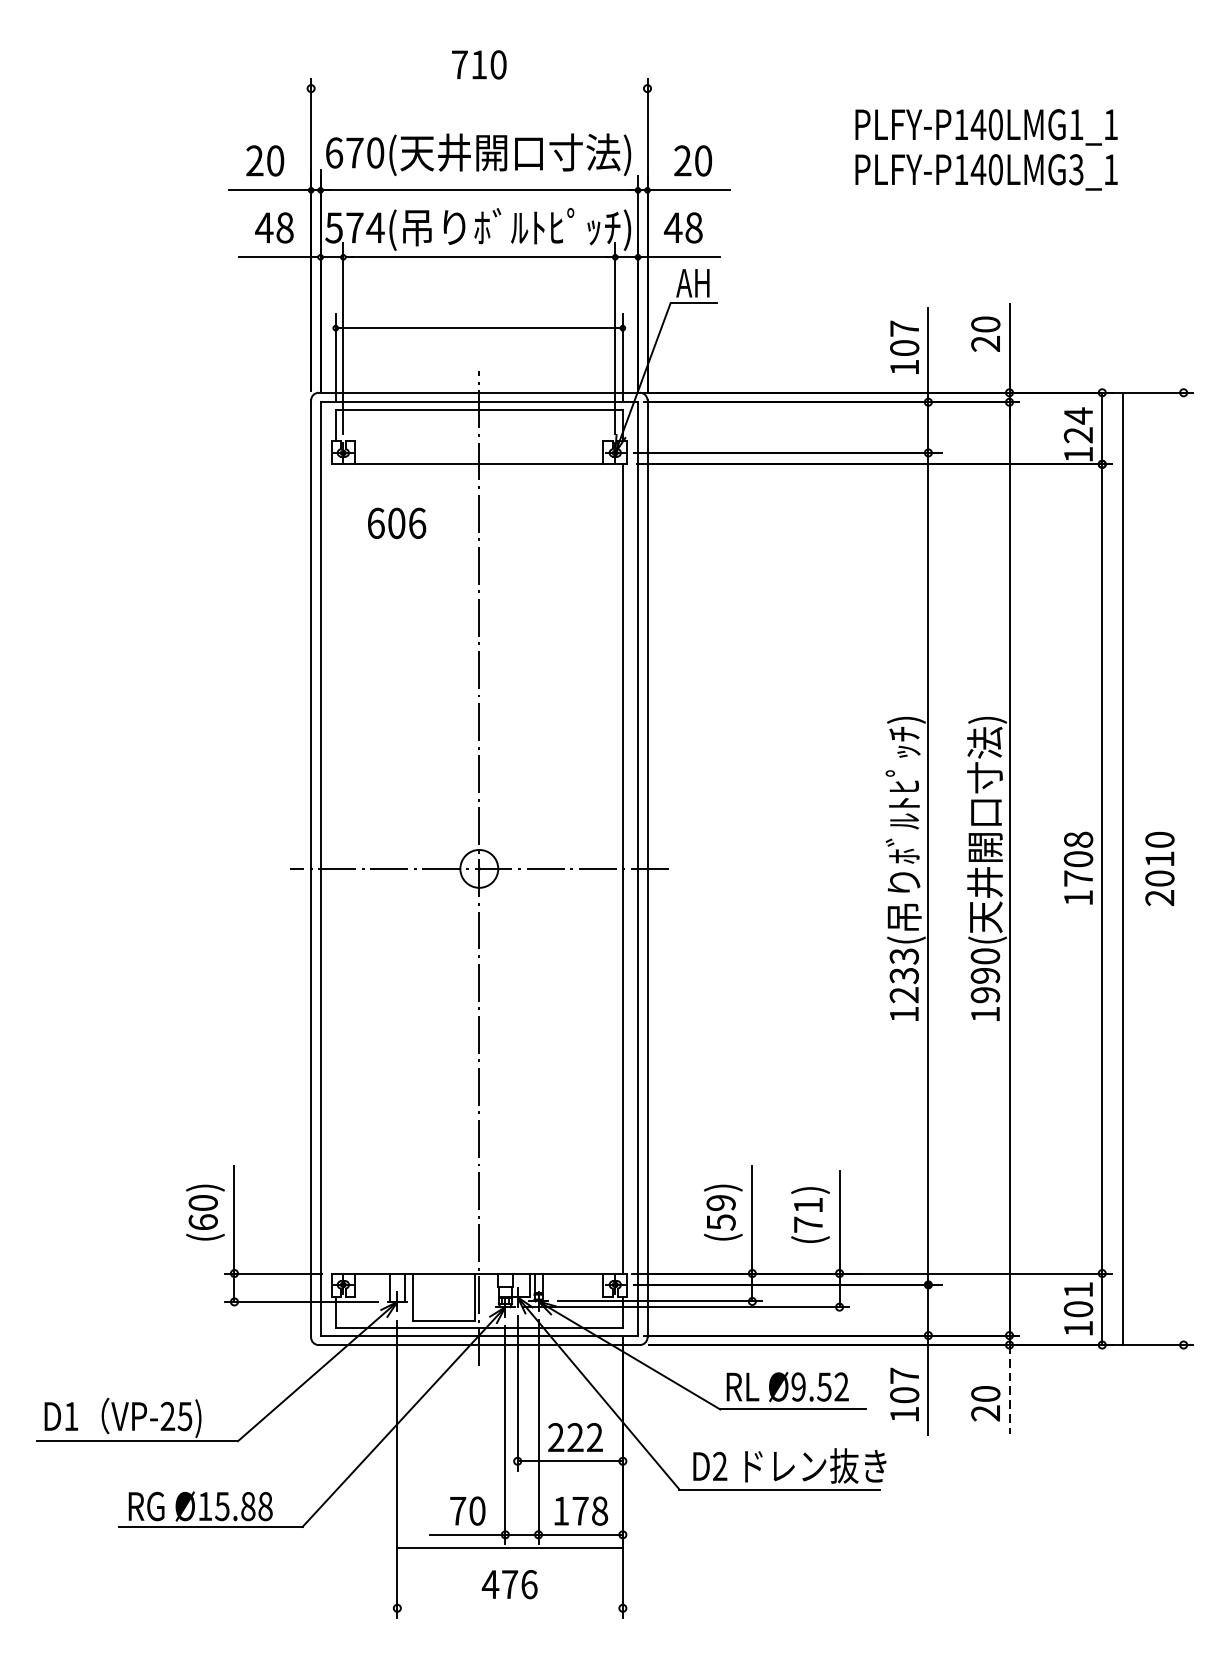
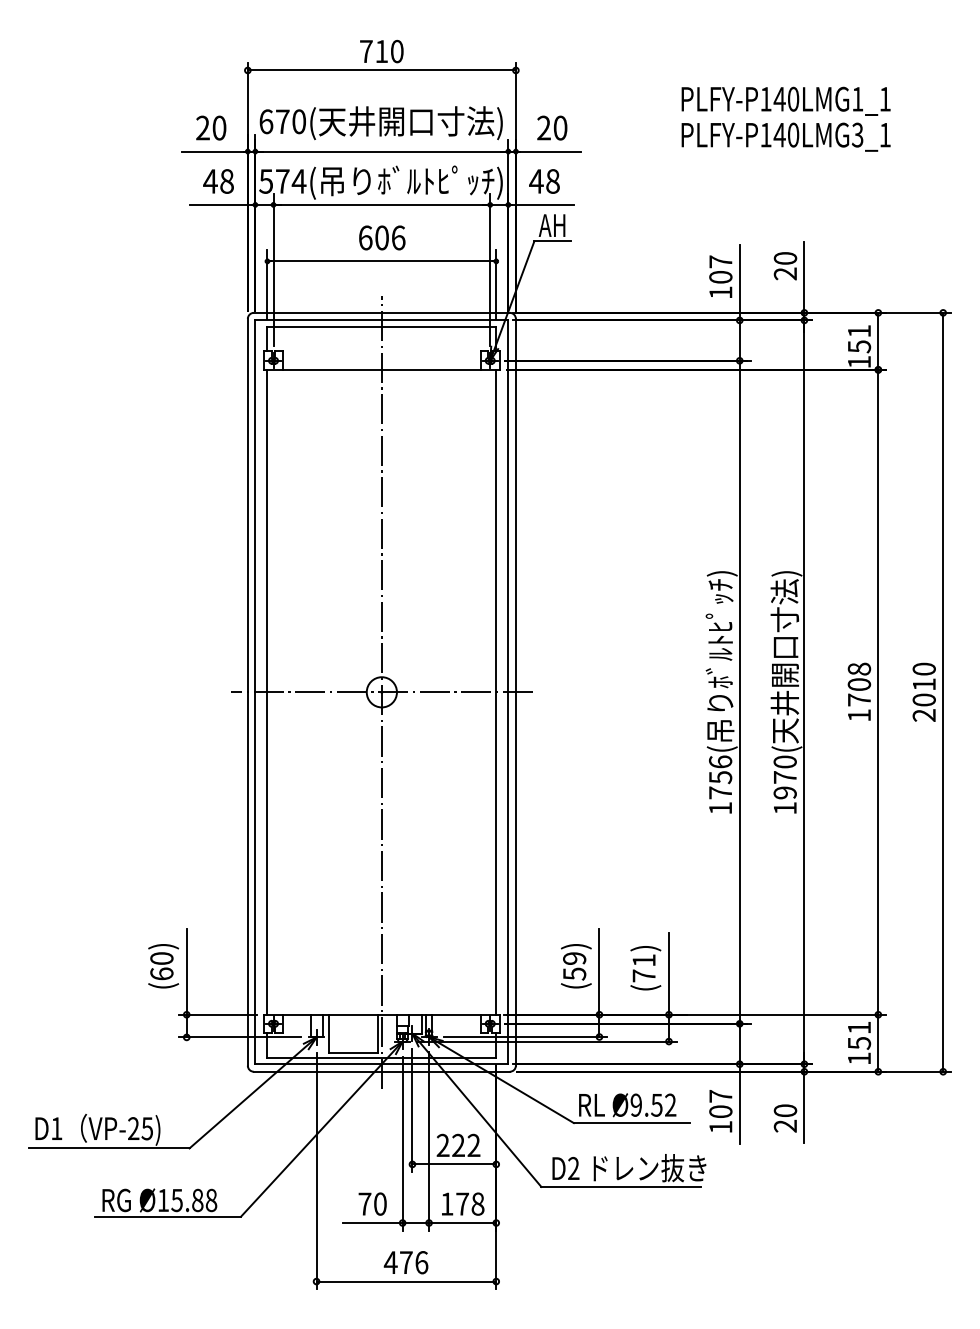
line: (478, 88) -> (381, 70), added
text: (1078, 424) -> (859, 338), 124 -> 151
text: (397, 522) -> (382, 237), moved
line: (335, 867) -> (267, 691), added
line: (1123, 867) -> (943, 691), moved
text: (904, 975) -> (720, 777), 1233( -> 1756(
text: (984, 975) -> (784, 777), 1990( -> 1970(
text: (1078, 1309) -> (859, 1043), 101 -> 151
line: (1009, 1389) -> (804, 1107), dashed -> solid
line: (510, 1547) -> (406, 1281), moved

